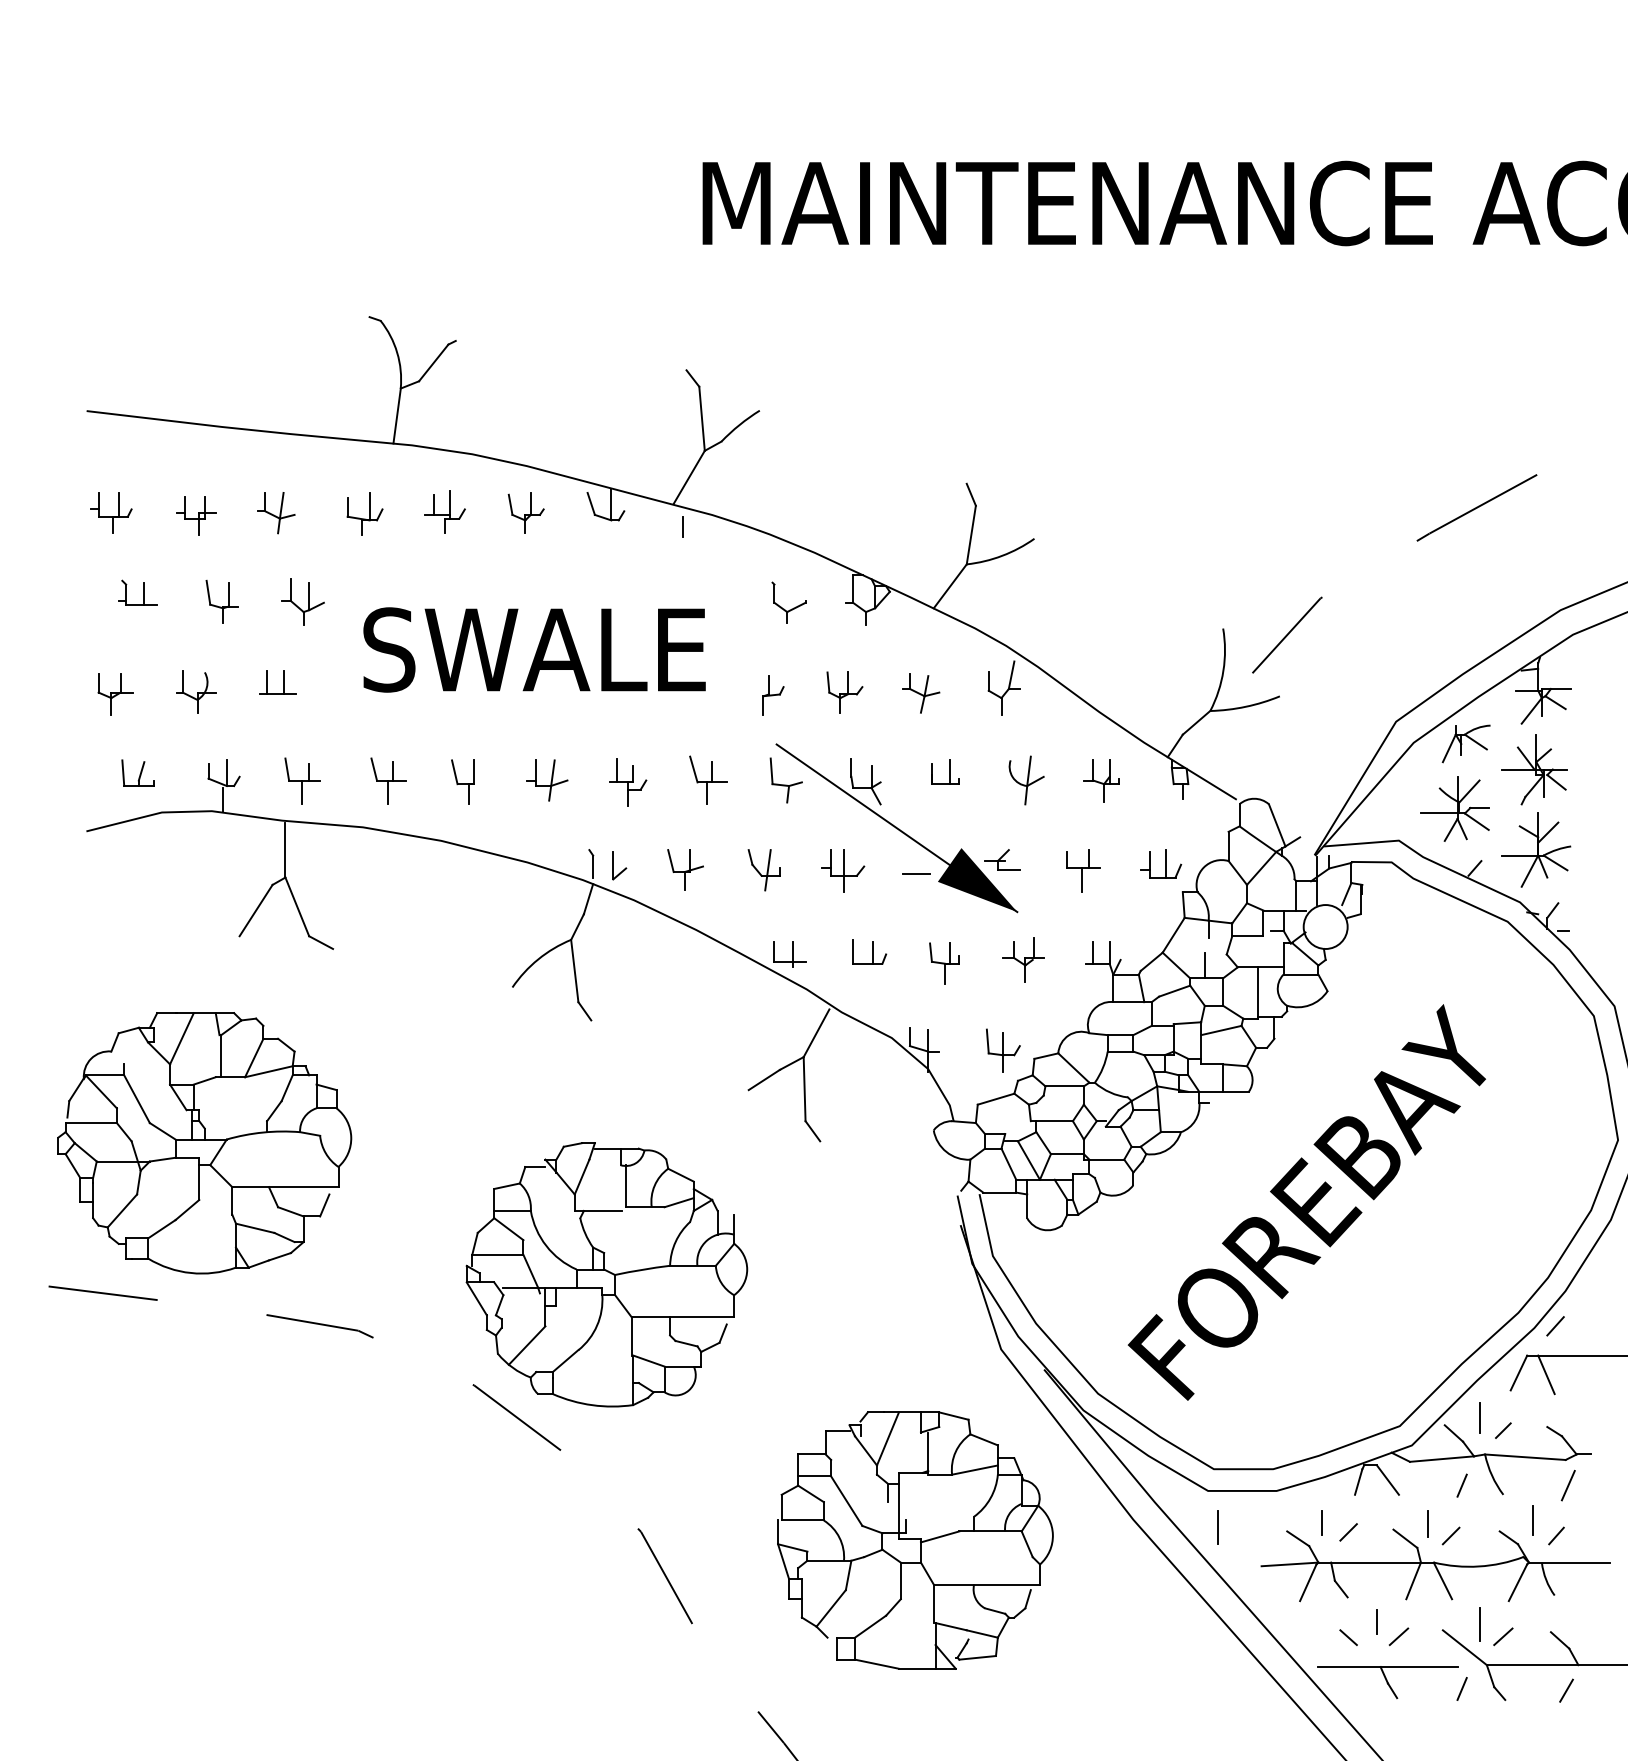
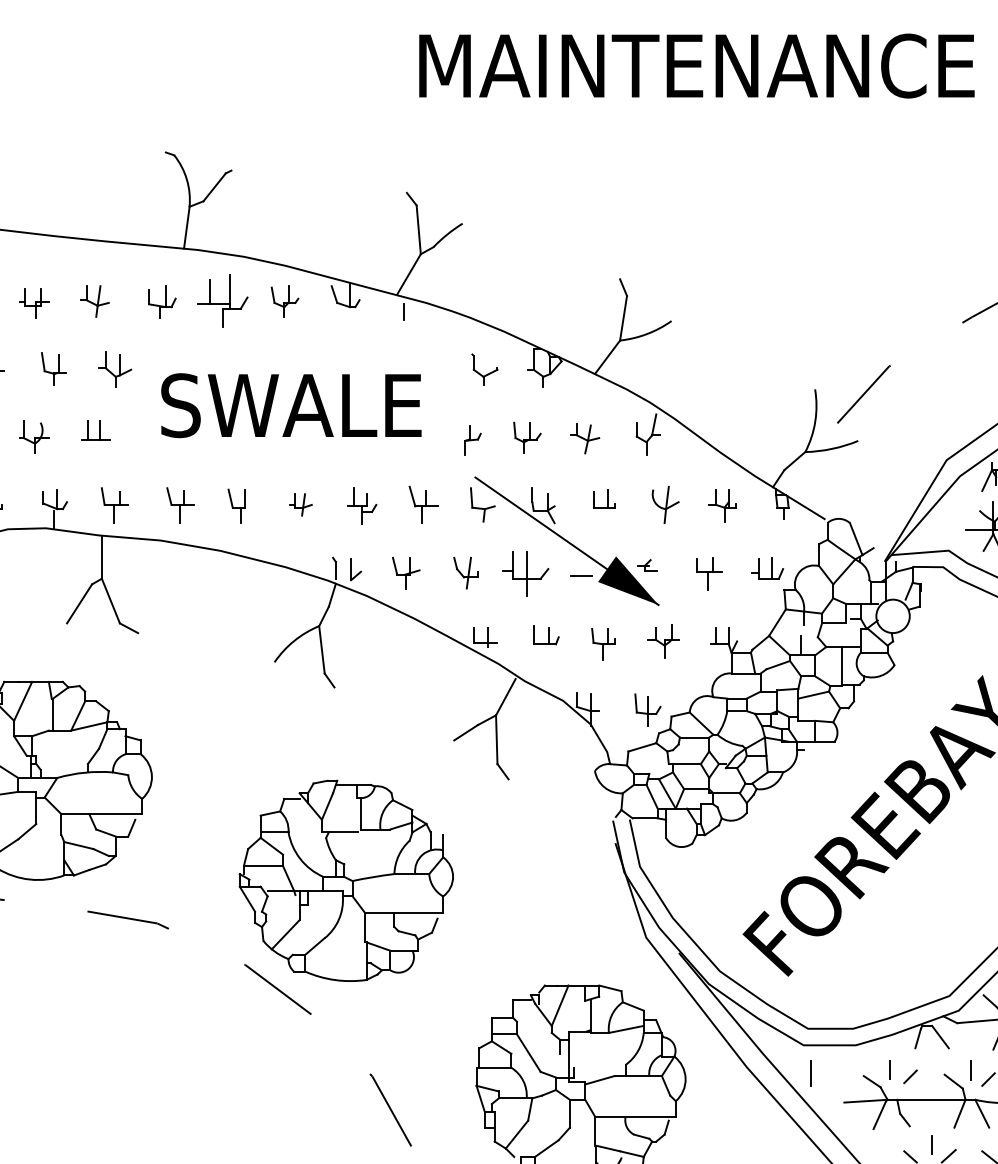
part: (444, 511) -> (222, 300), size x1.6
part: (547, 780) -> (301, 504), size x0.7
part: (1002, 859) -> (647, 565), size x0.7
part: (843, 870) -> (526, 573), size x1.4

